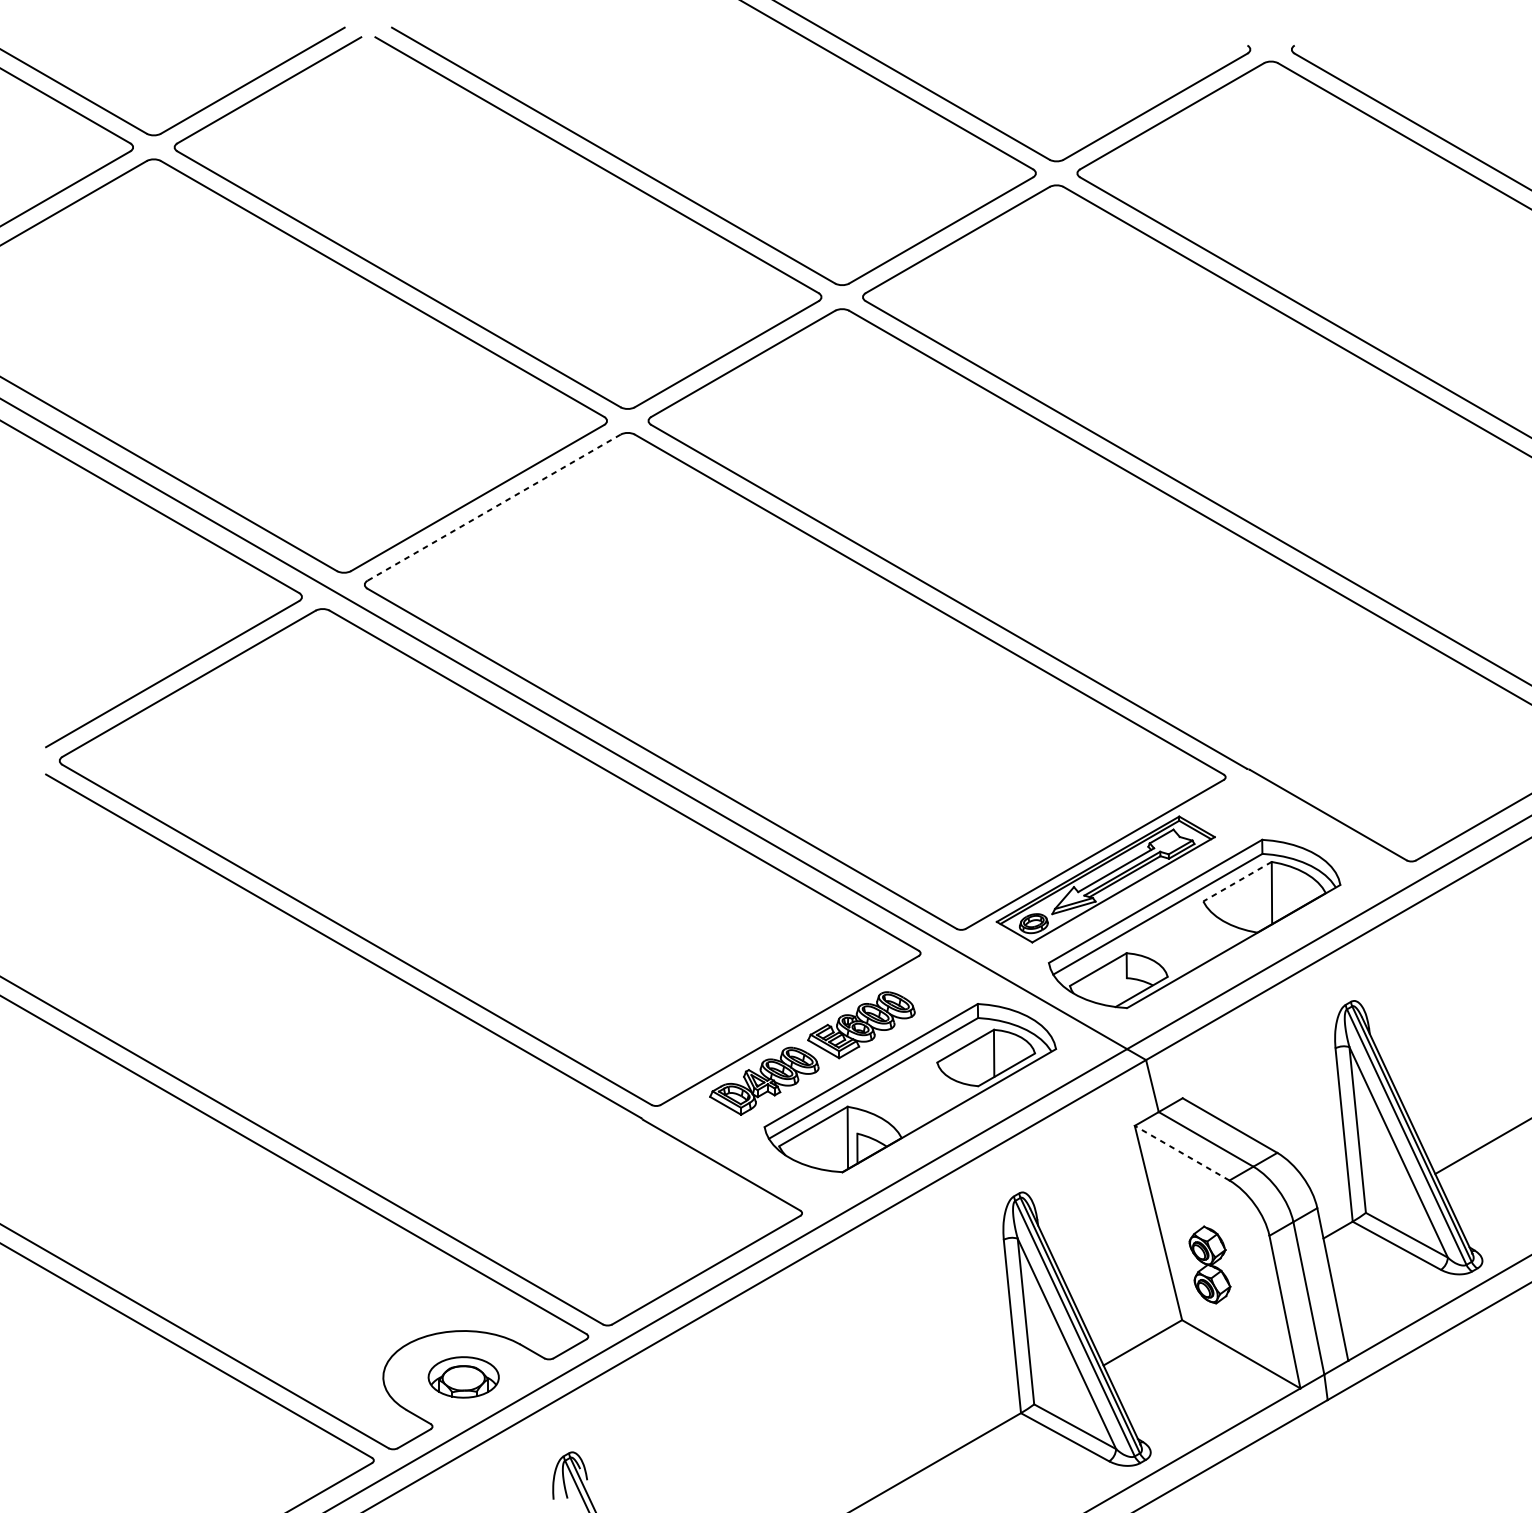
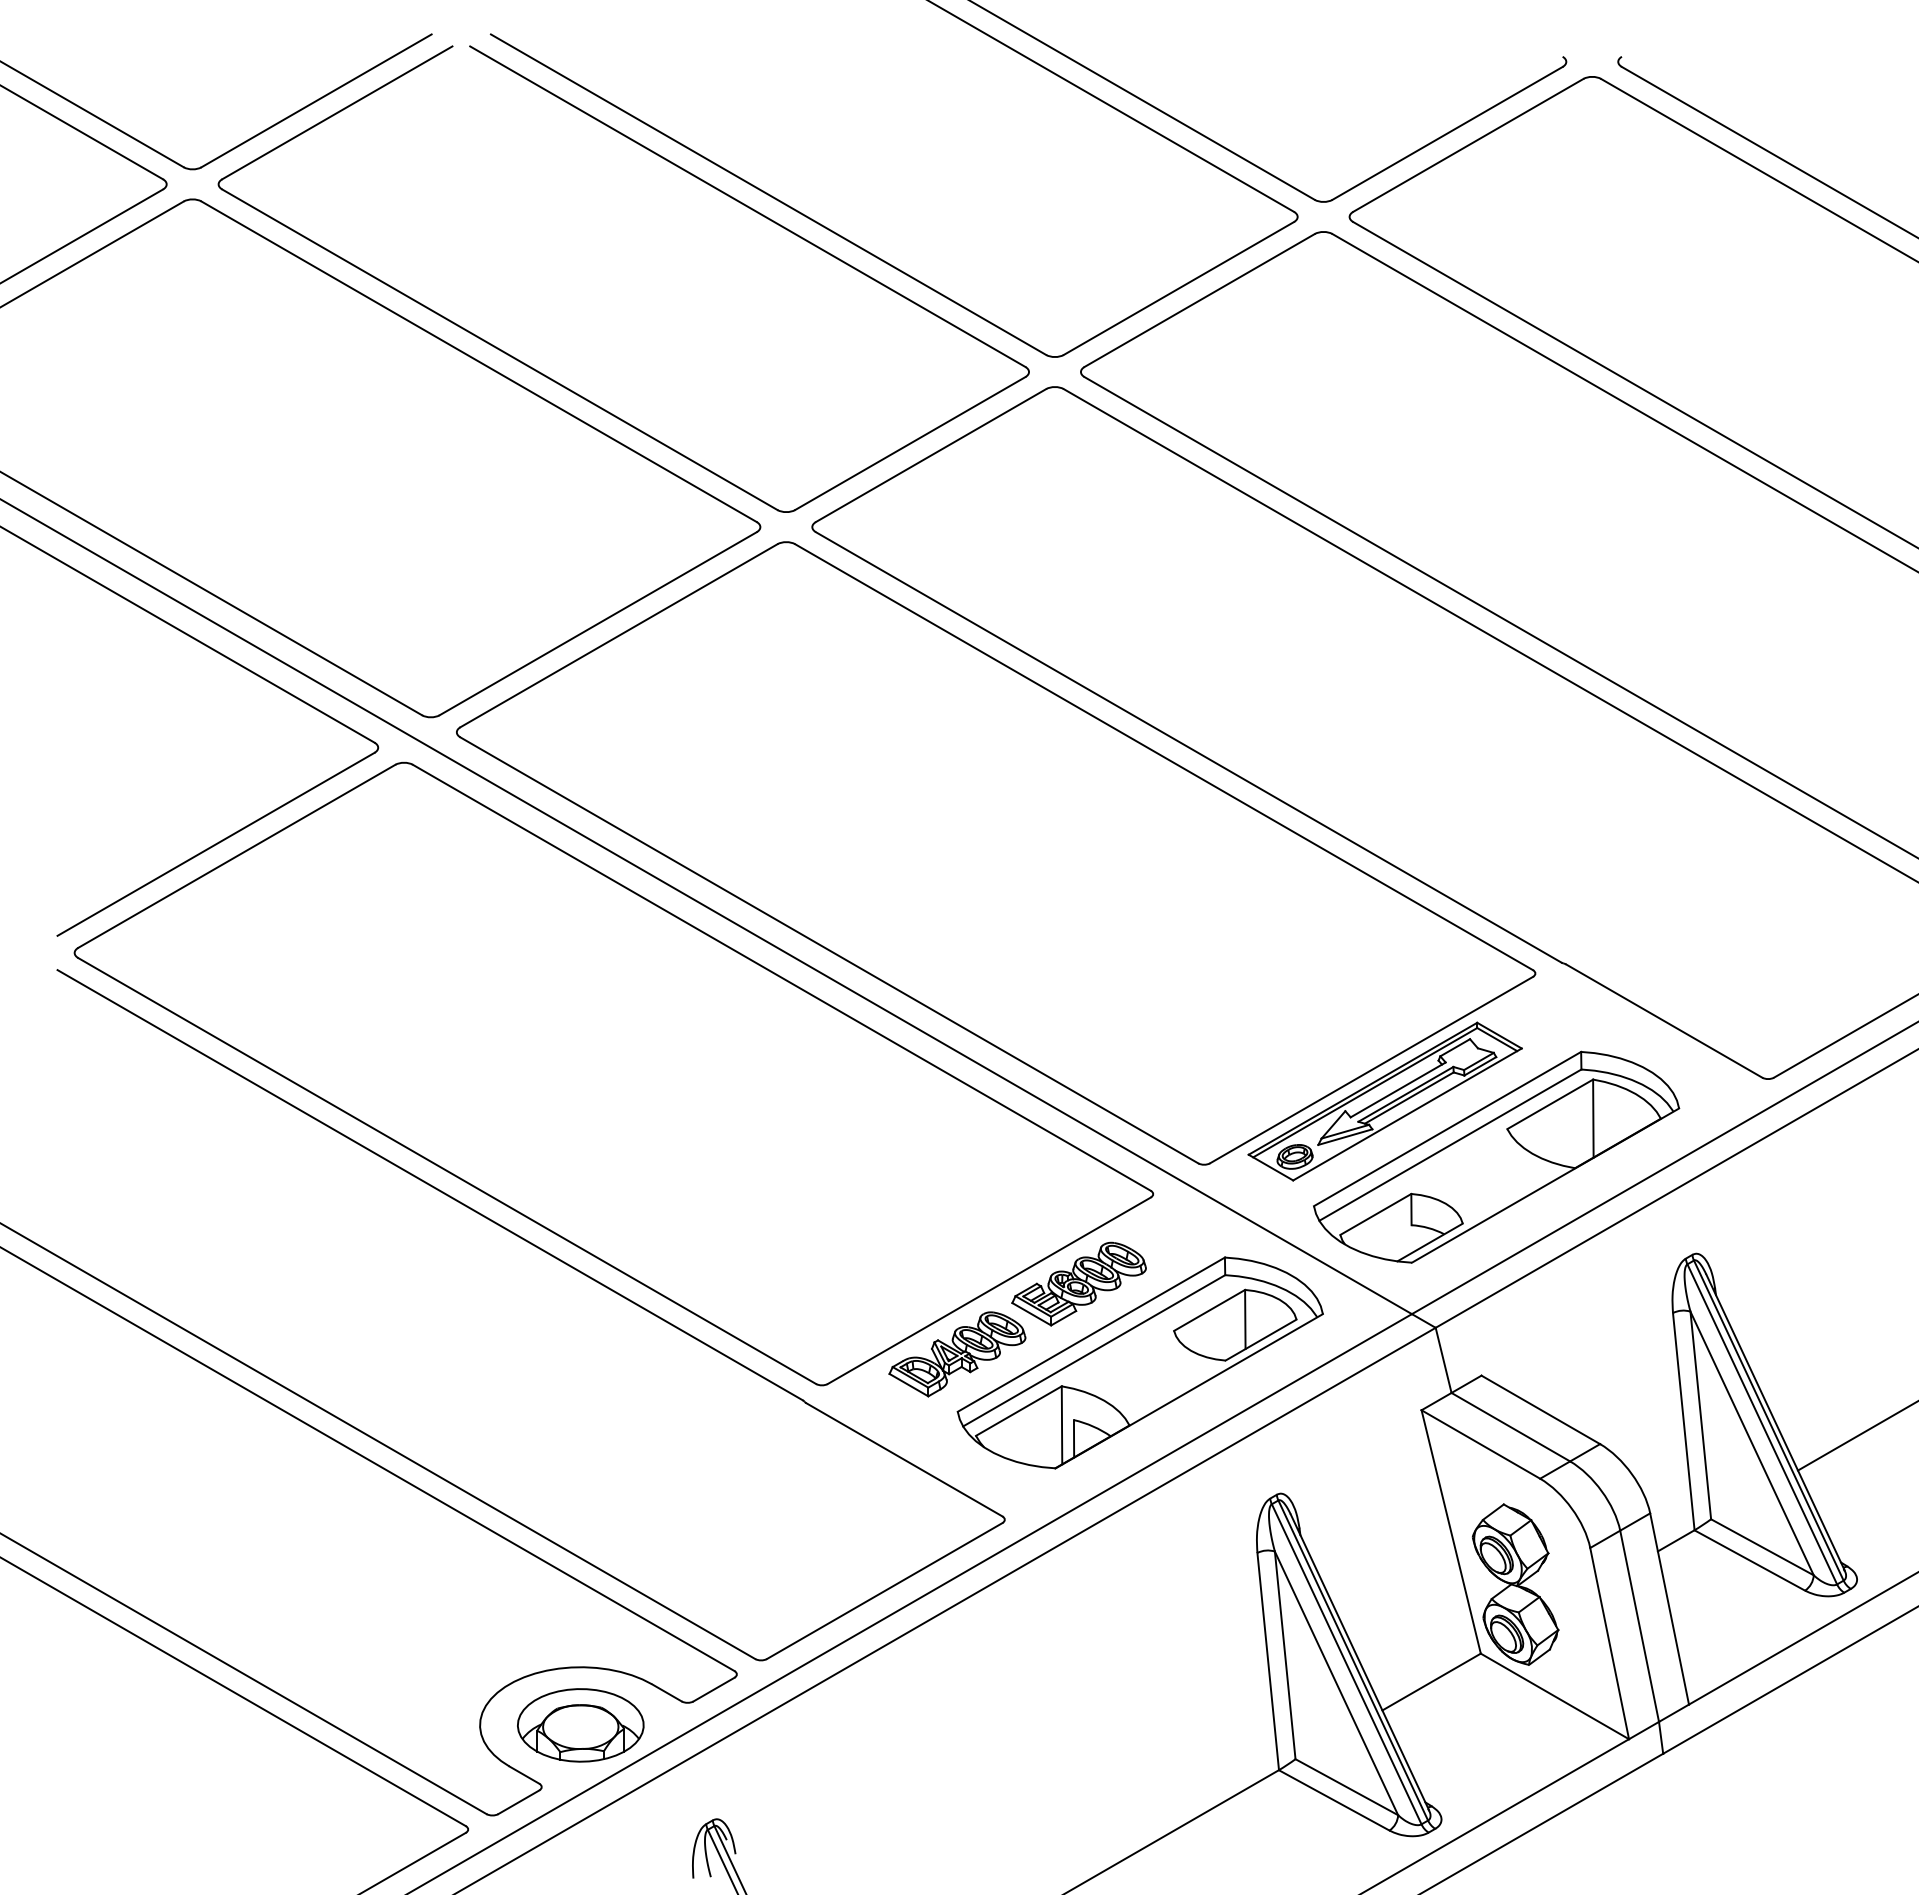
line: (494, 507) -> (619, 635), dashed -> solid
line: (1237, 881) -> (1550, 1104), dashed -> solid
line: (1181, 1153) -> (1480, 1444), dashed -> solid
part: (1209, 1264) -> (1515, 1584), size x1.67
part: (463, 1377) -> (580, 1725), size x1.43

